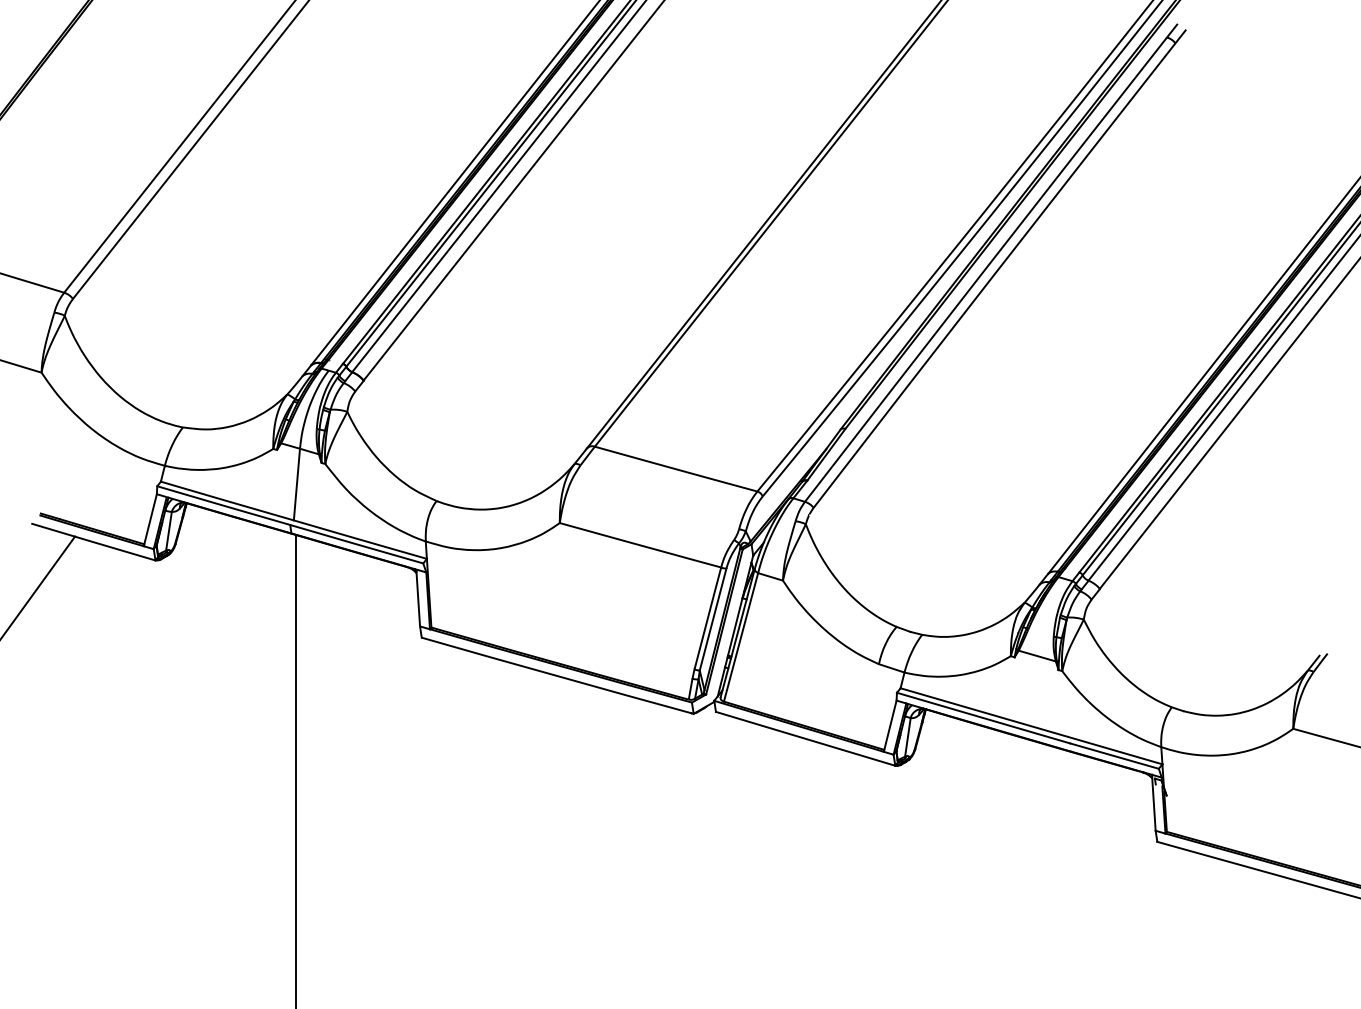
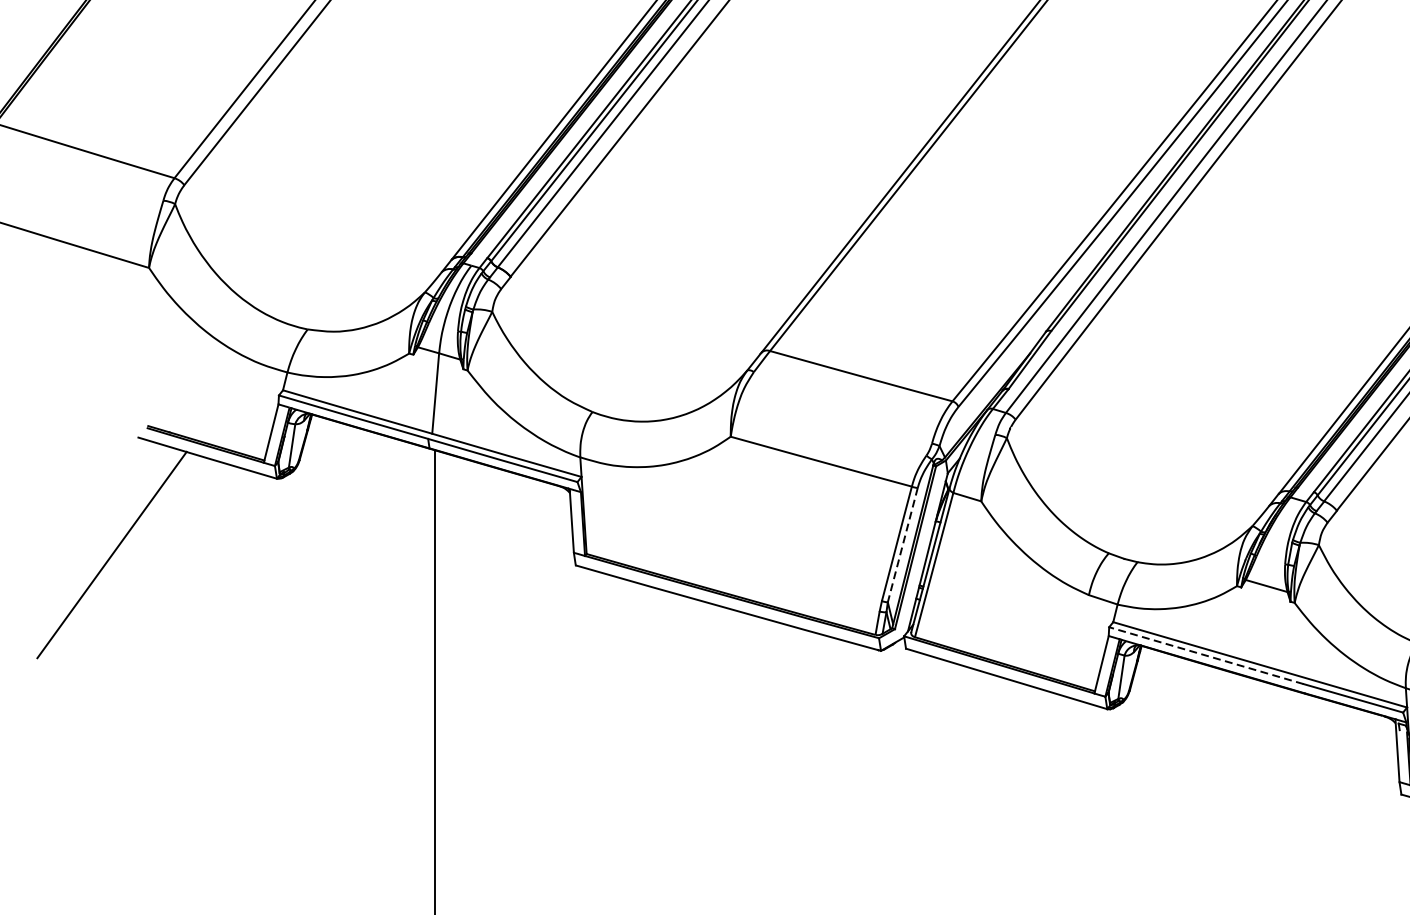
line: (713, 619) -> (903, 544), solid -> dashed
line: (983, 717) -> (1206, 654), solid -> dashed

